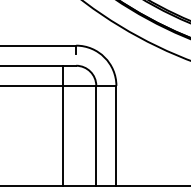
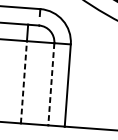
line: (62, 135) -> (23, 81), solid -> dashed
line: (96, 136) -> (51, 84), solid -> dashed

